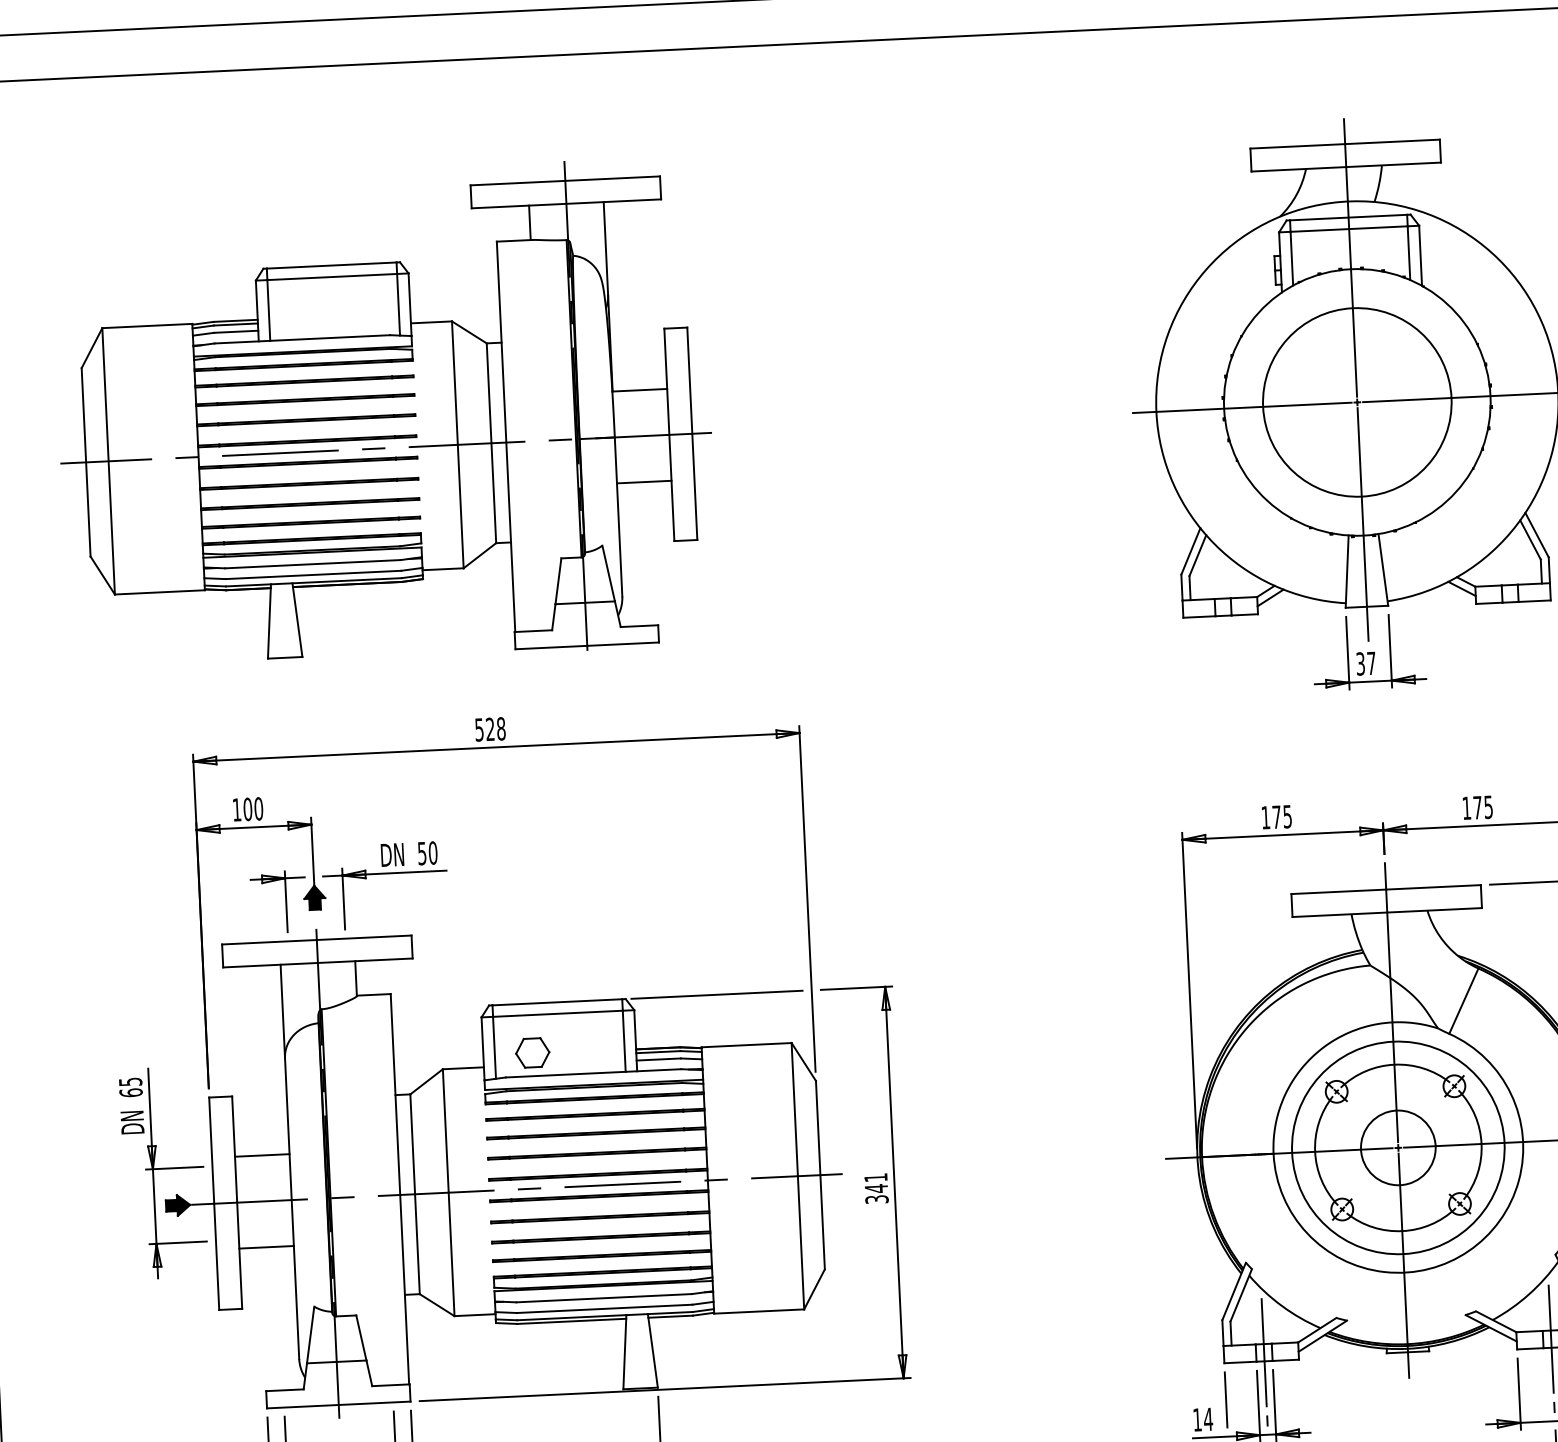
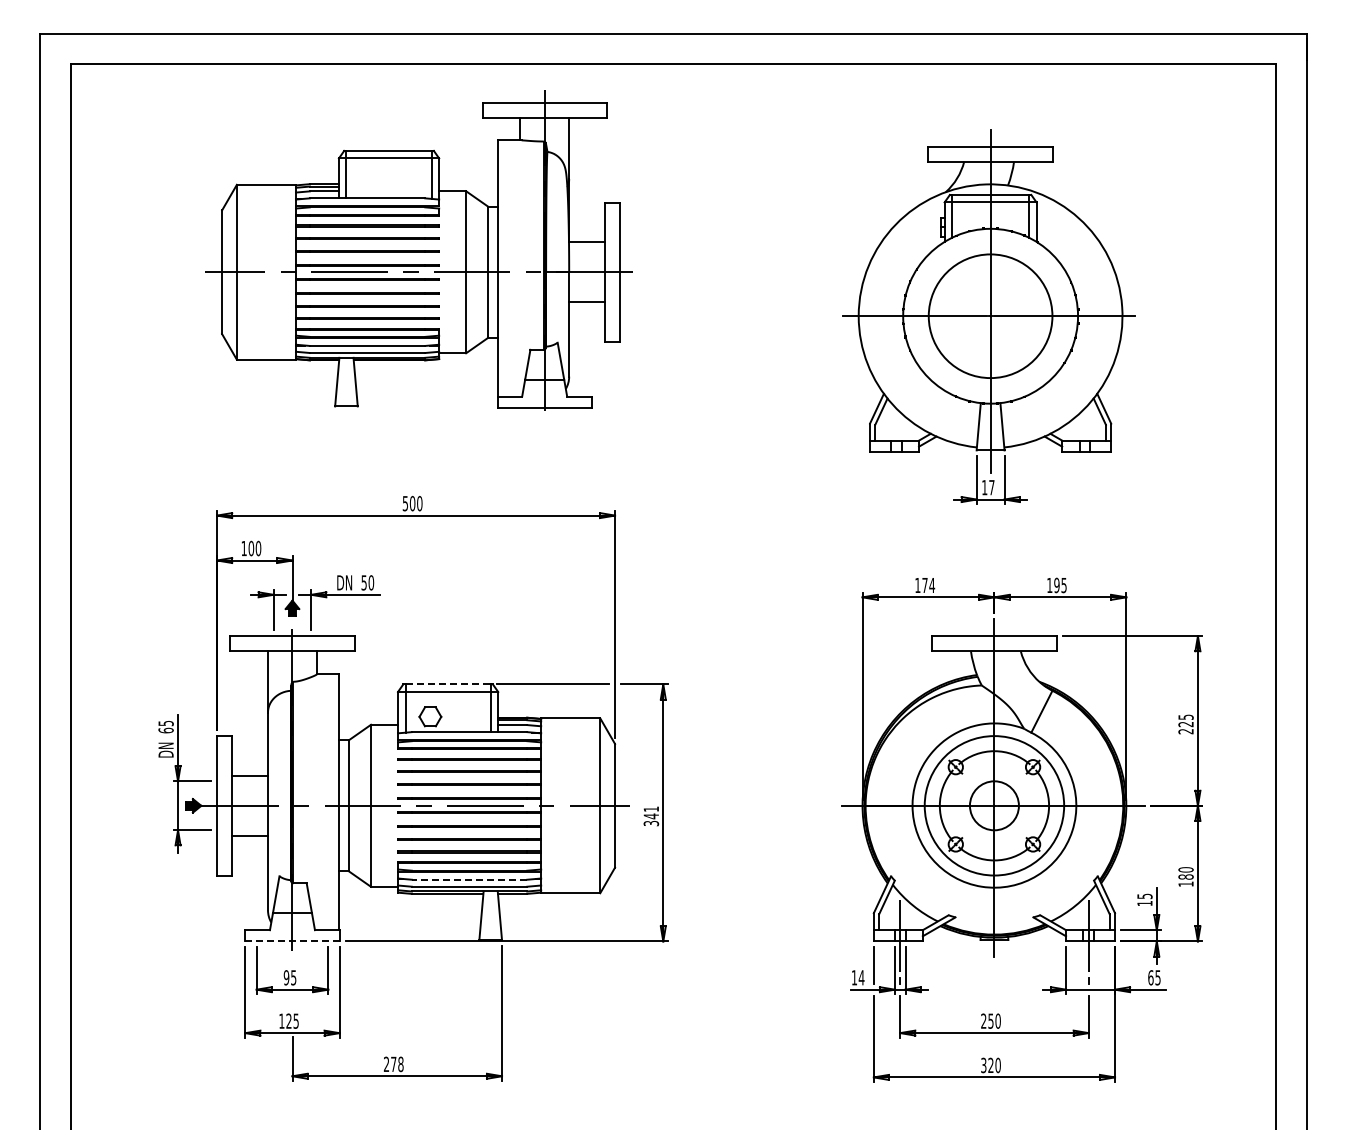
part: (383, 415) -> (418, 250), moved
text: (1360, 663) -> (984, 487), 37 -> 17
text: (494, 728) -> (415, 503), 528 -> 500
text: (1477, 807) -> (1056, 585), 175 -> 195
text: (1288, 816) -> (932, 585), 175 -> 174
line: (557, 1002) -> (448, 684), solid -> dashed
line: (603, 1297) -> (469, 879), solid -> dashed
line: (338, 1405) -> (292, 941), solid -> dashed

